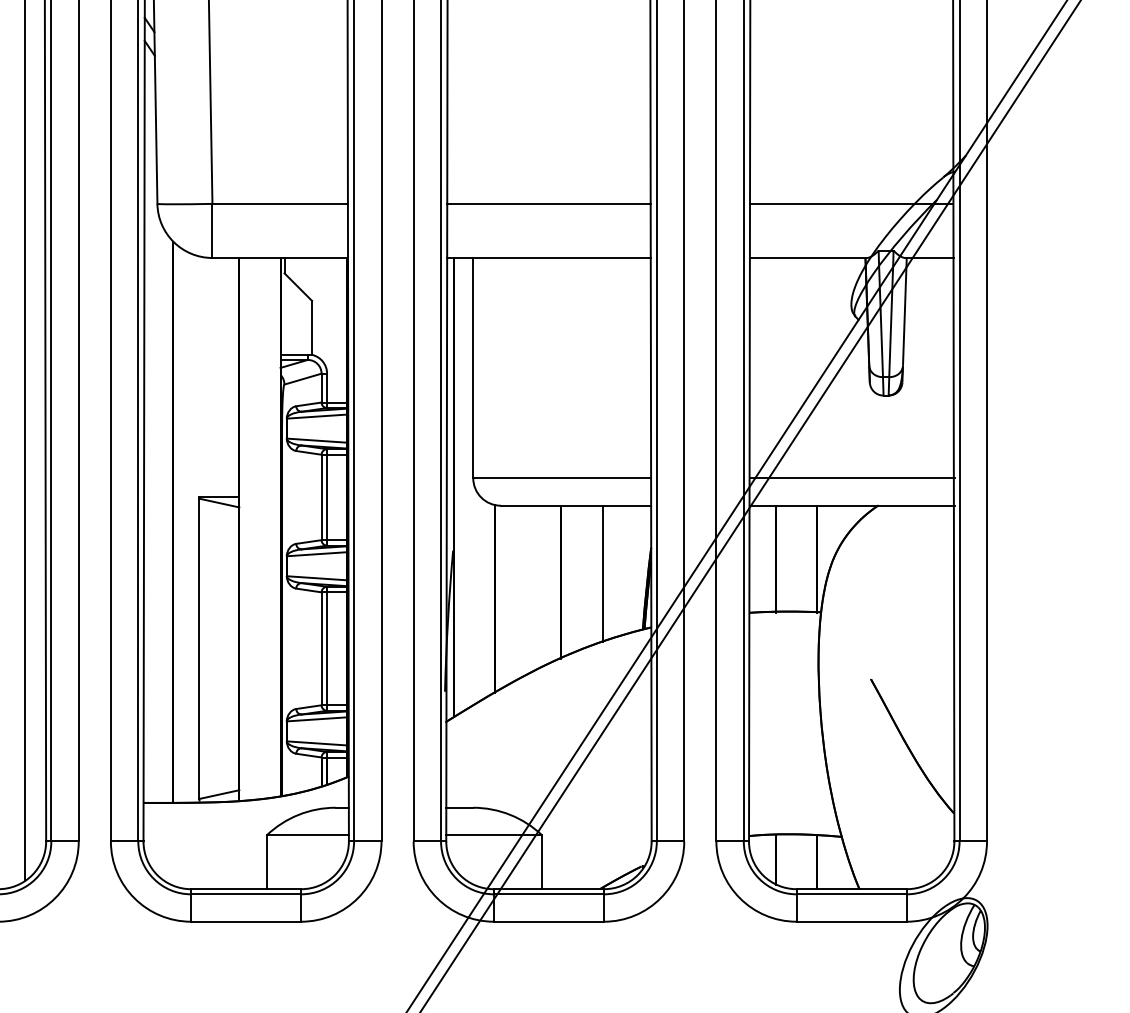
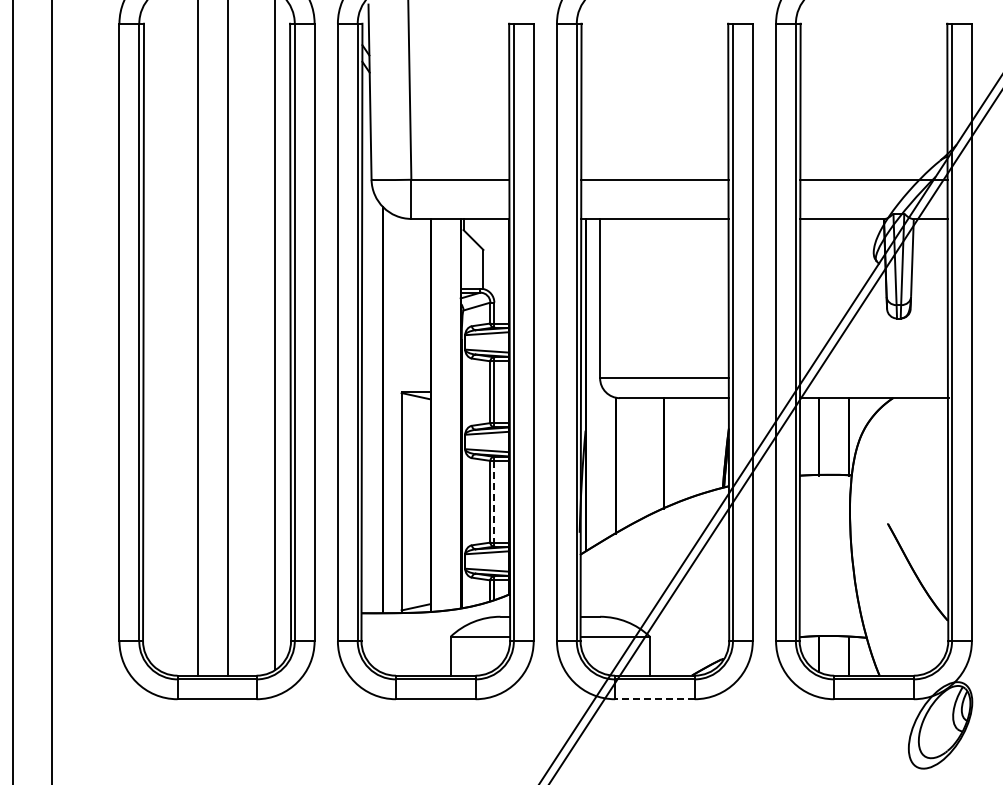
line: (852, 478) -> (874, 378), removed
line: (602, 573) -> (693, 447), removed
line: (327, 648) -> (494, 501), solid -> dashed
line: (548, 922) -> (654, 699), solid -> dashed

